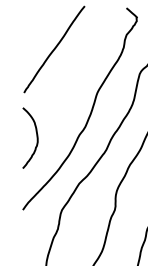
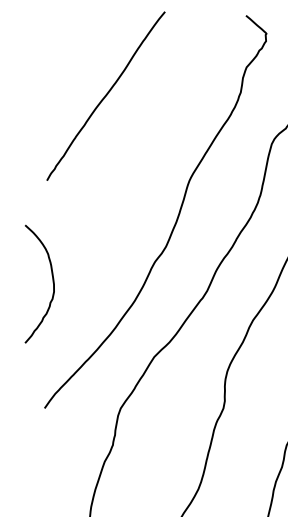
curve: (36, 137) -> (51, 282), moved

